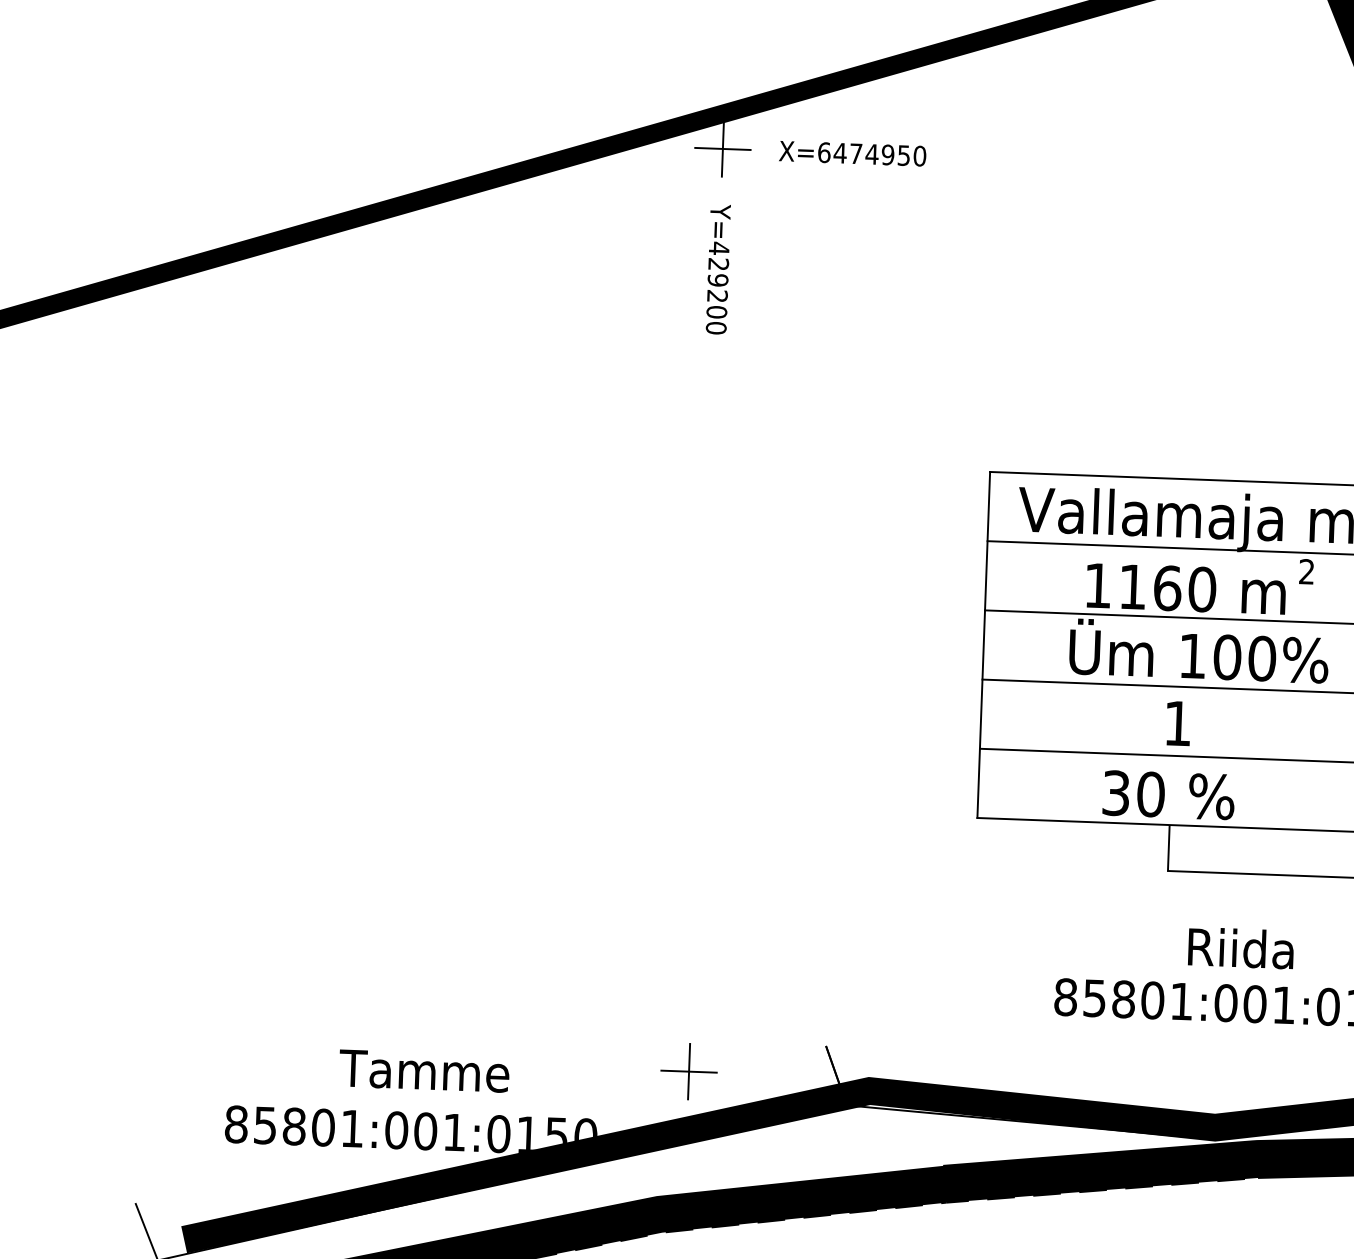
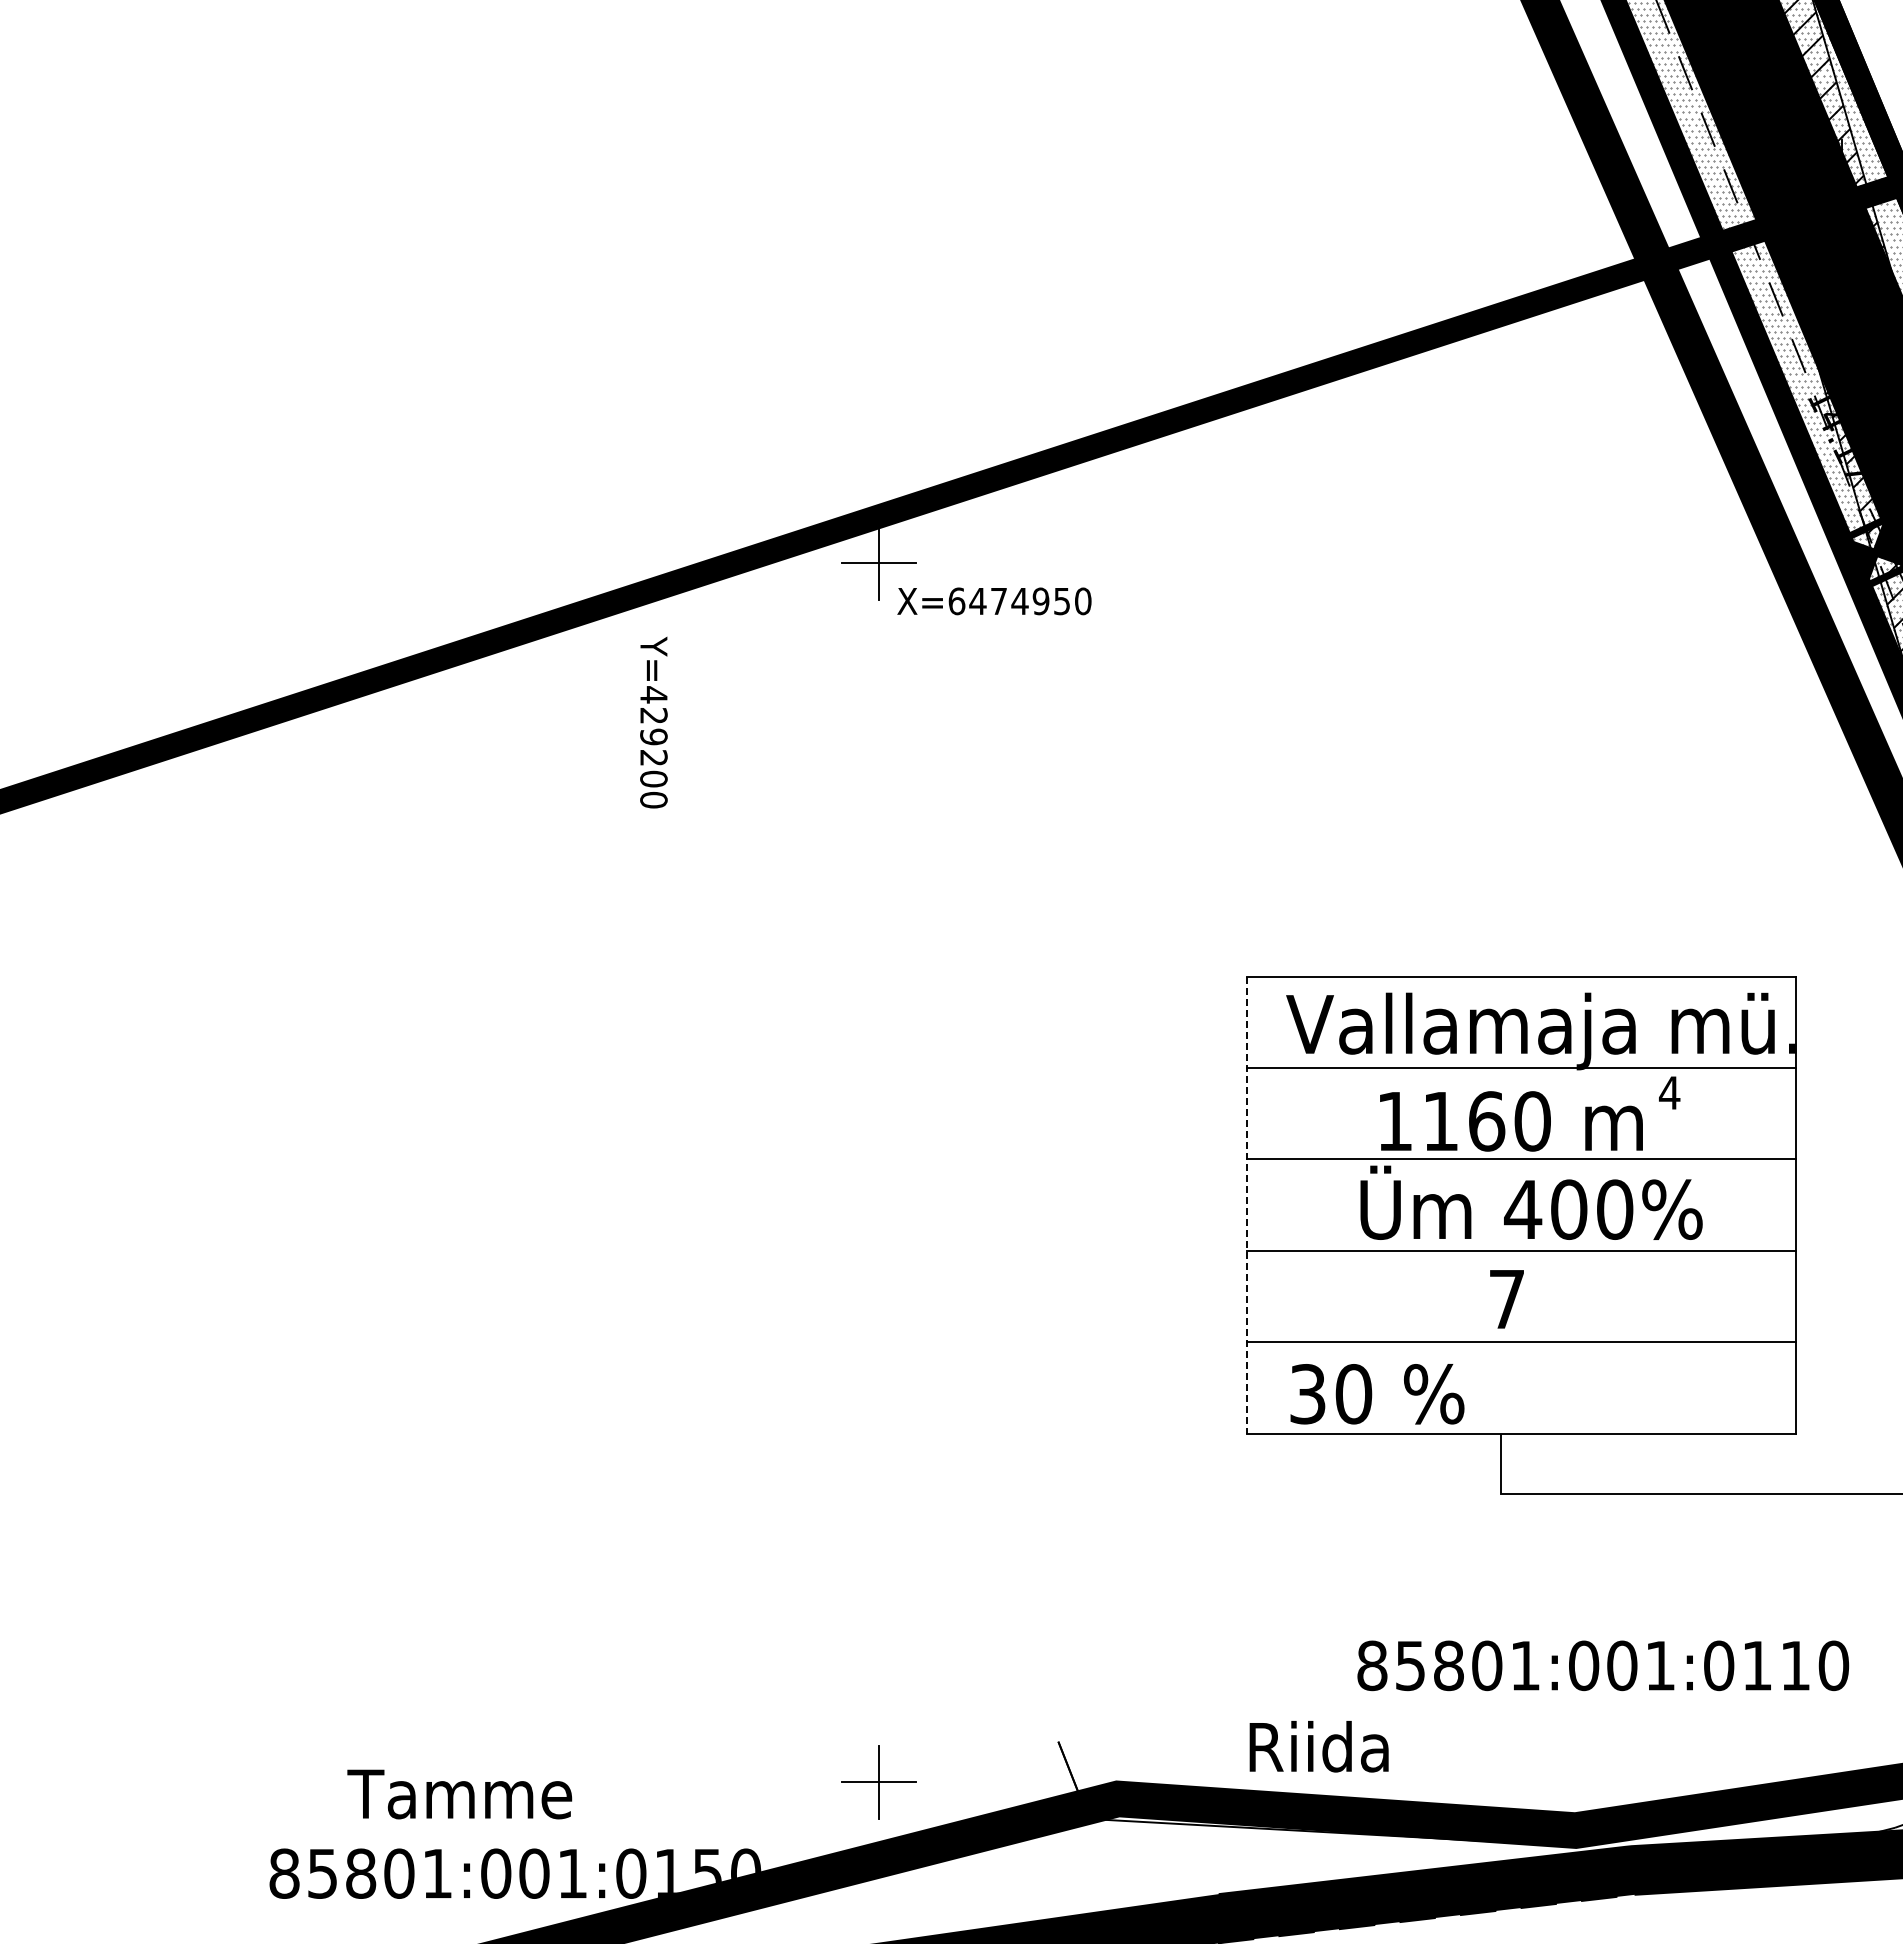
text: (852, 153) -> (994, 601), moved
text: (718, 269) -> (653, 722), moved
text: (1306, 571) -> (1669, 1092), 2 -> 4
line: (984, 645) -> (1247, 1205), solid -> dashed
text: (1192, 656) -> (1523, 1209), 100%%% -> 400%%%
text: (1177, 723) -> (1506, 1299), 1 -> 7
text: (1168, 795) -> (1377, 1394), moved
text: (1240, 948) -> (1318, 1746), moved
text: (424, 1071) -> (459, 1794), moved

